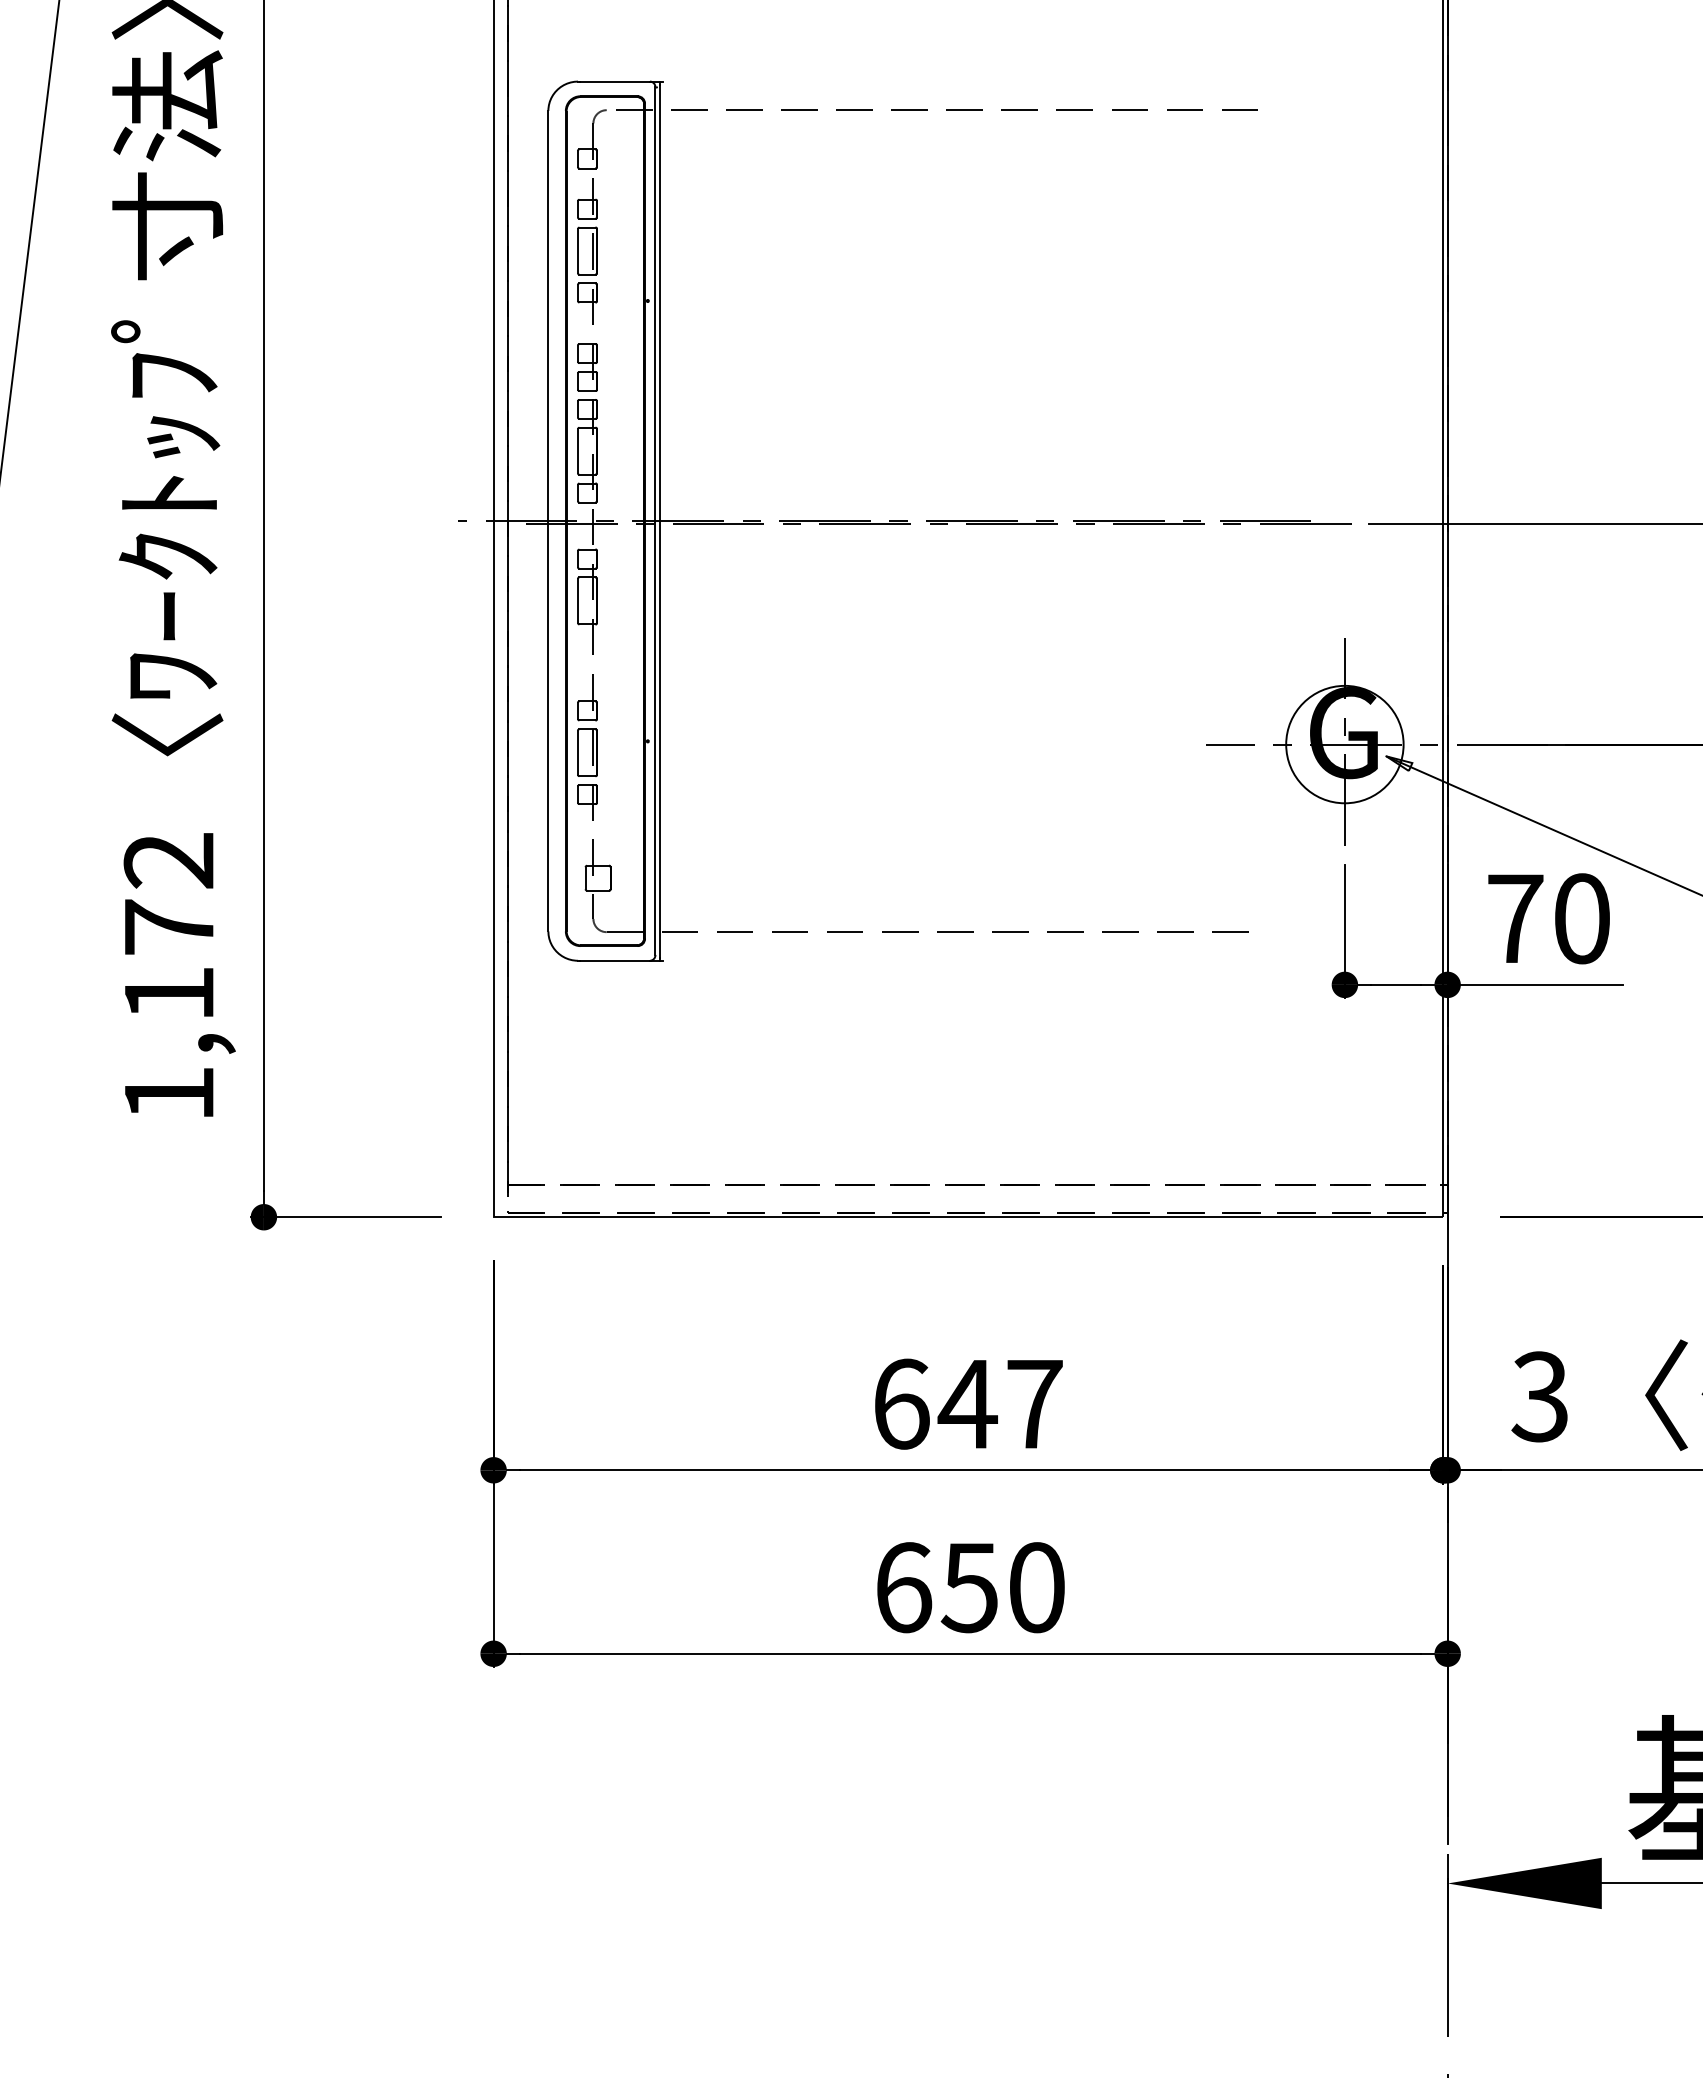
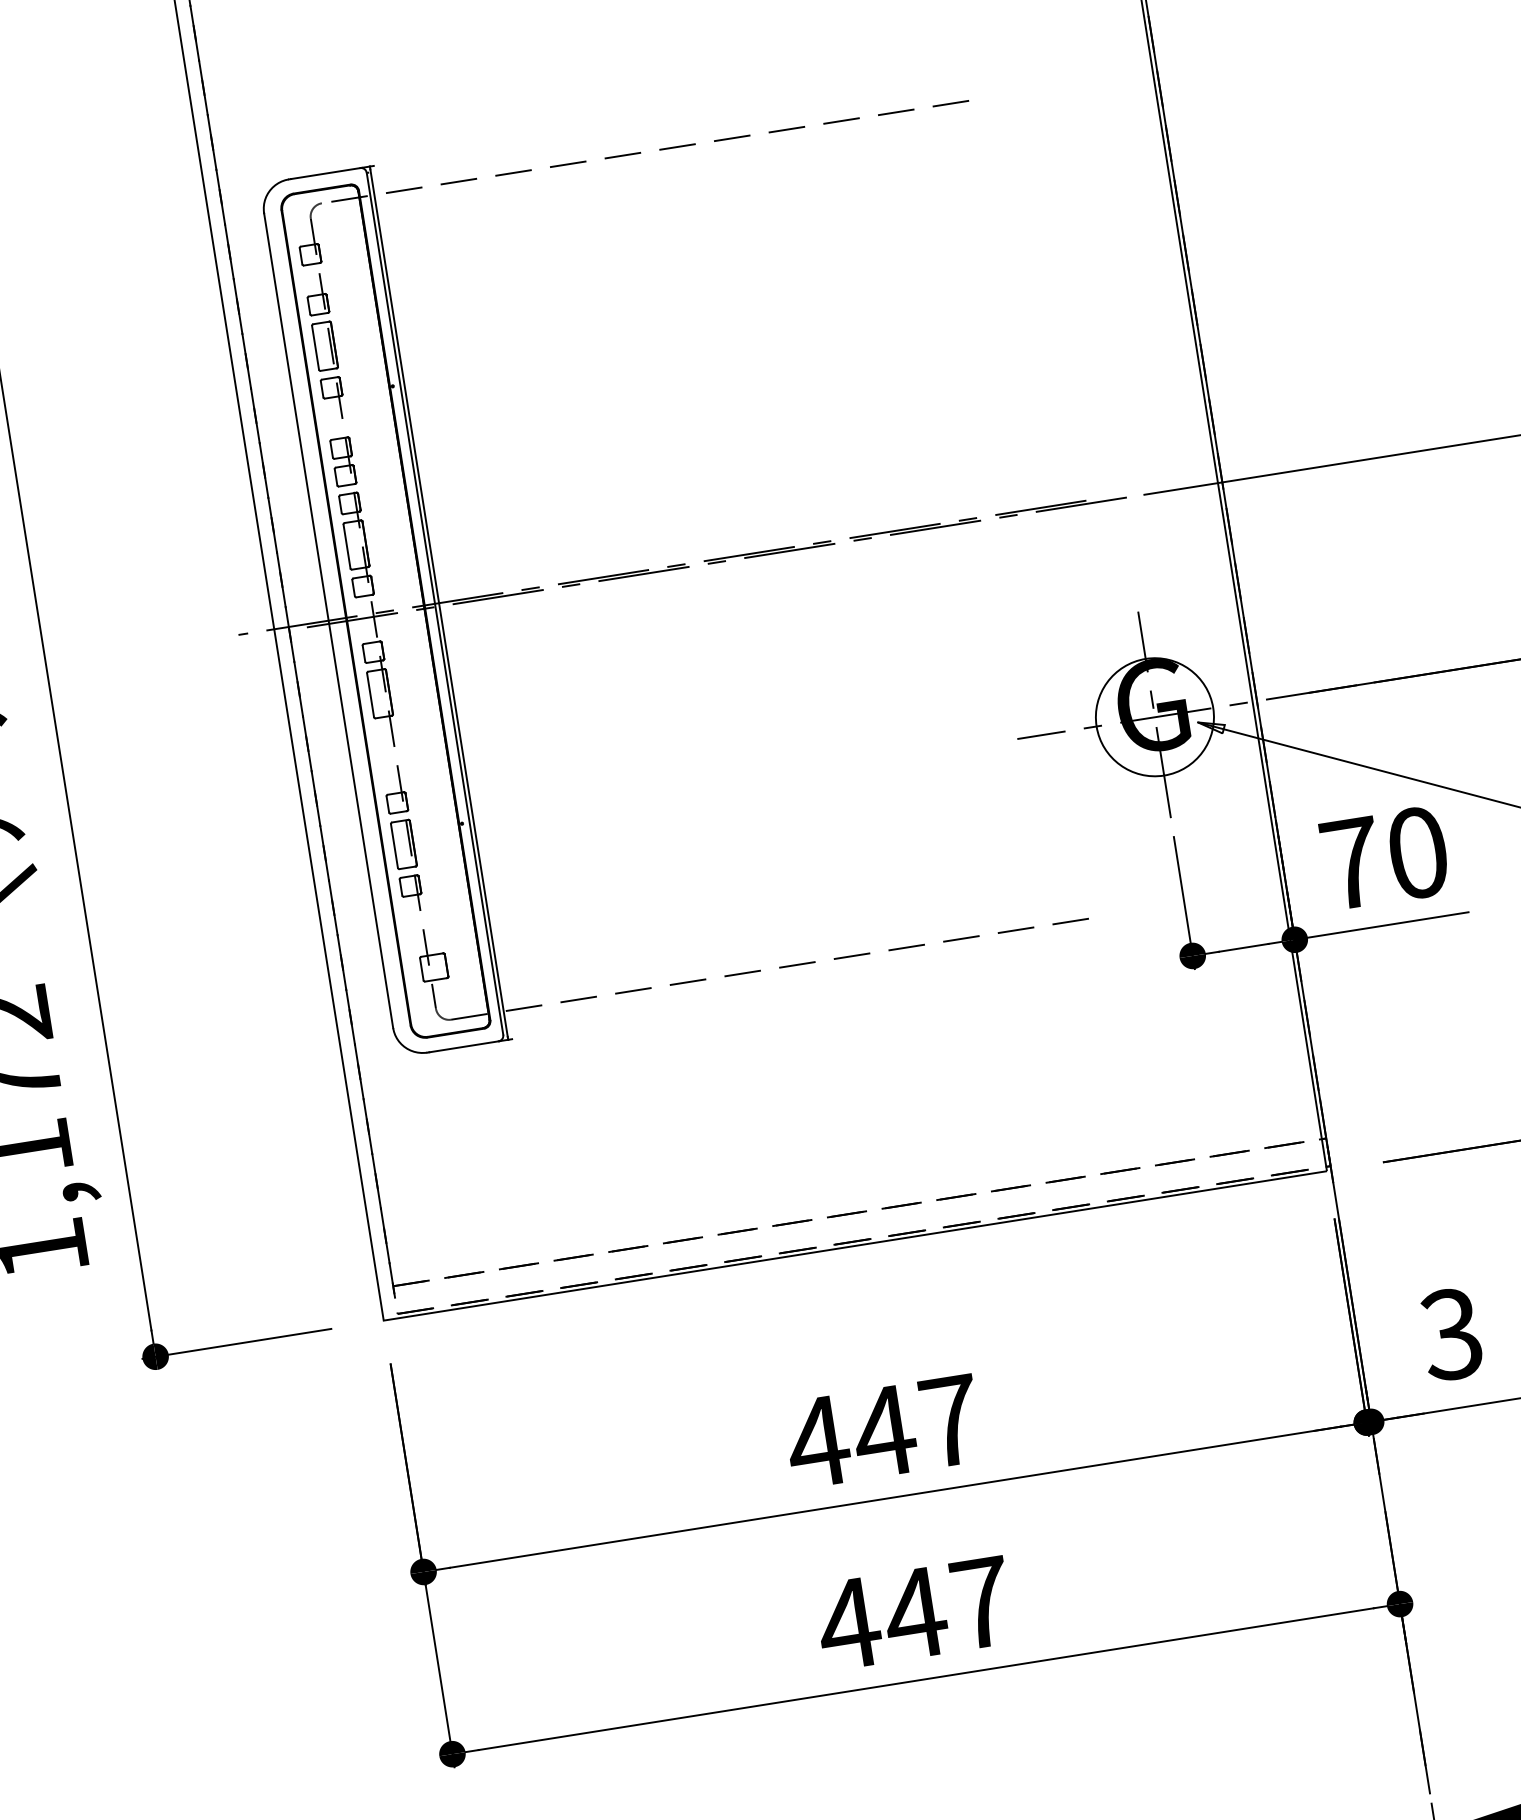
text: (900, 1403) -> (817, 1441), 647 -> 447
text: (968, 1587) -> (913, 1613), 650 -> 447

